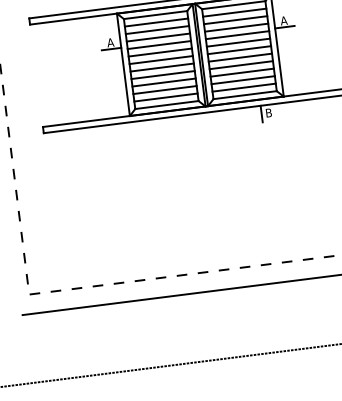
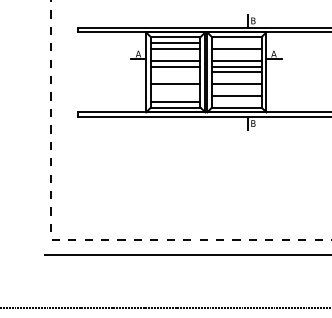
line: (234, 13) -> (236, 43), removed
line: (236, 27) -> (236, 54), removed
line: (158, 37) -> (175, 54), removed
line: (240, 58) -> (236, 78), removed
line: (160, 60) -> (175, 72), removed
line: (161, 67) -> (175, 78), removed
line: (241, 72) -> (236, 89), removed
line: (163, 81) -> (175, 89), removed
line: (243, 87) -> (236, 101), removed
line: (164, 89) -> (175, 95), removed

